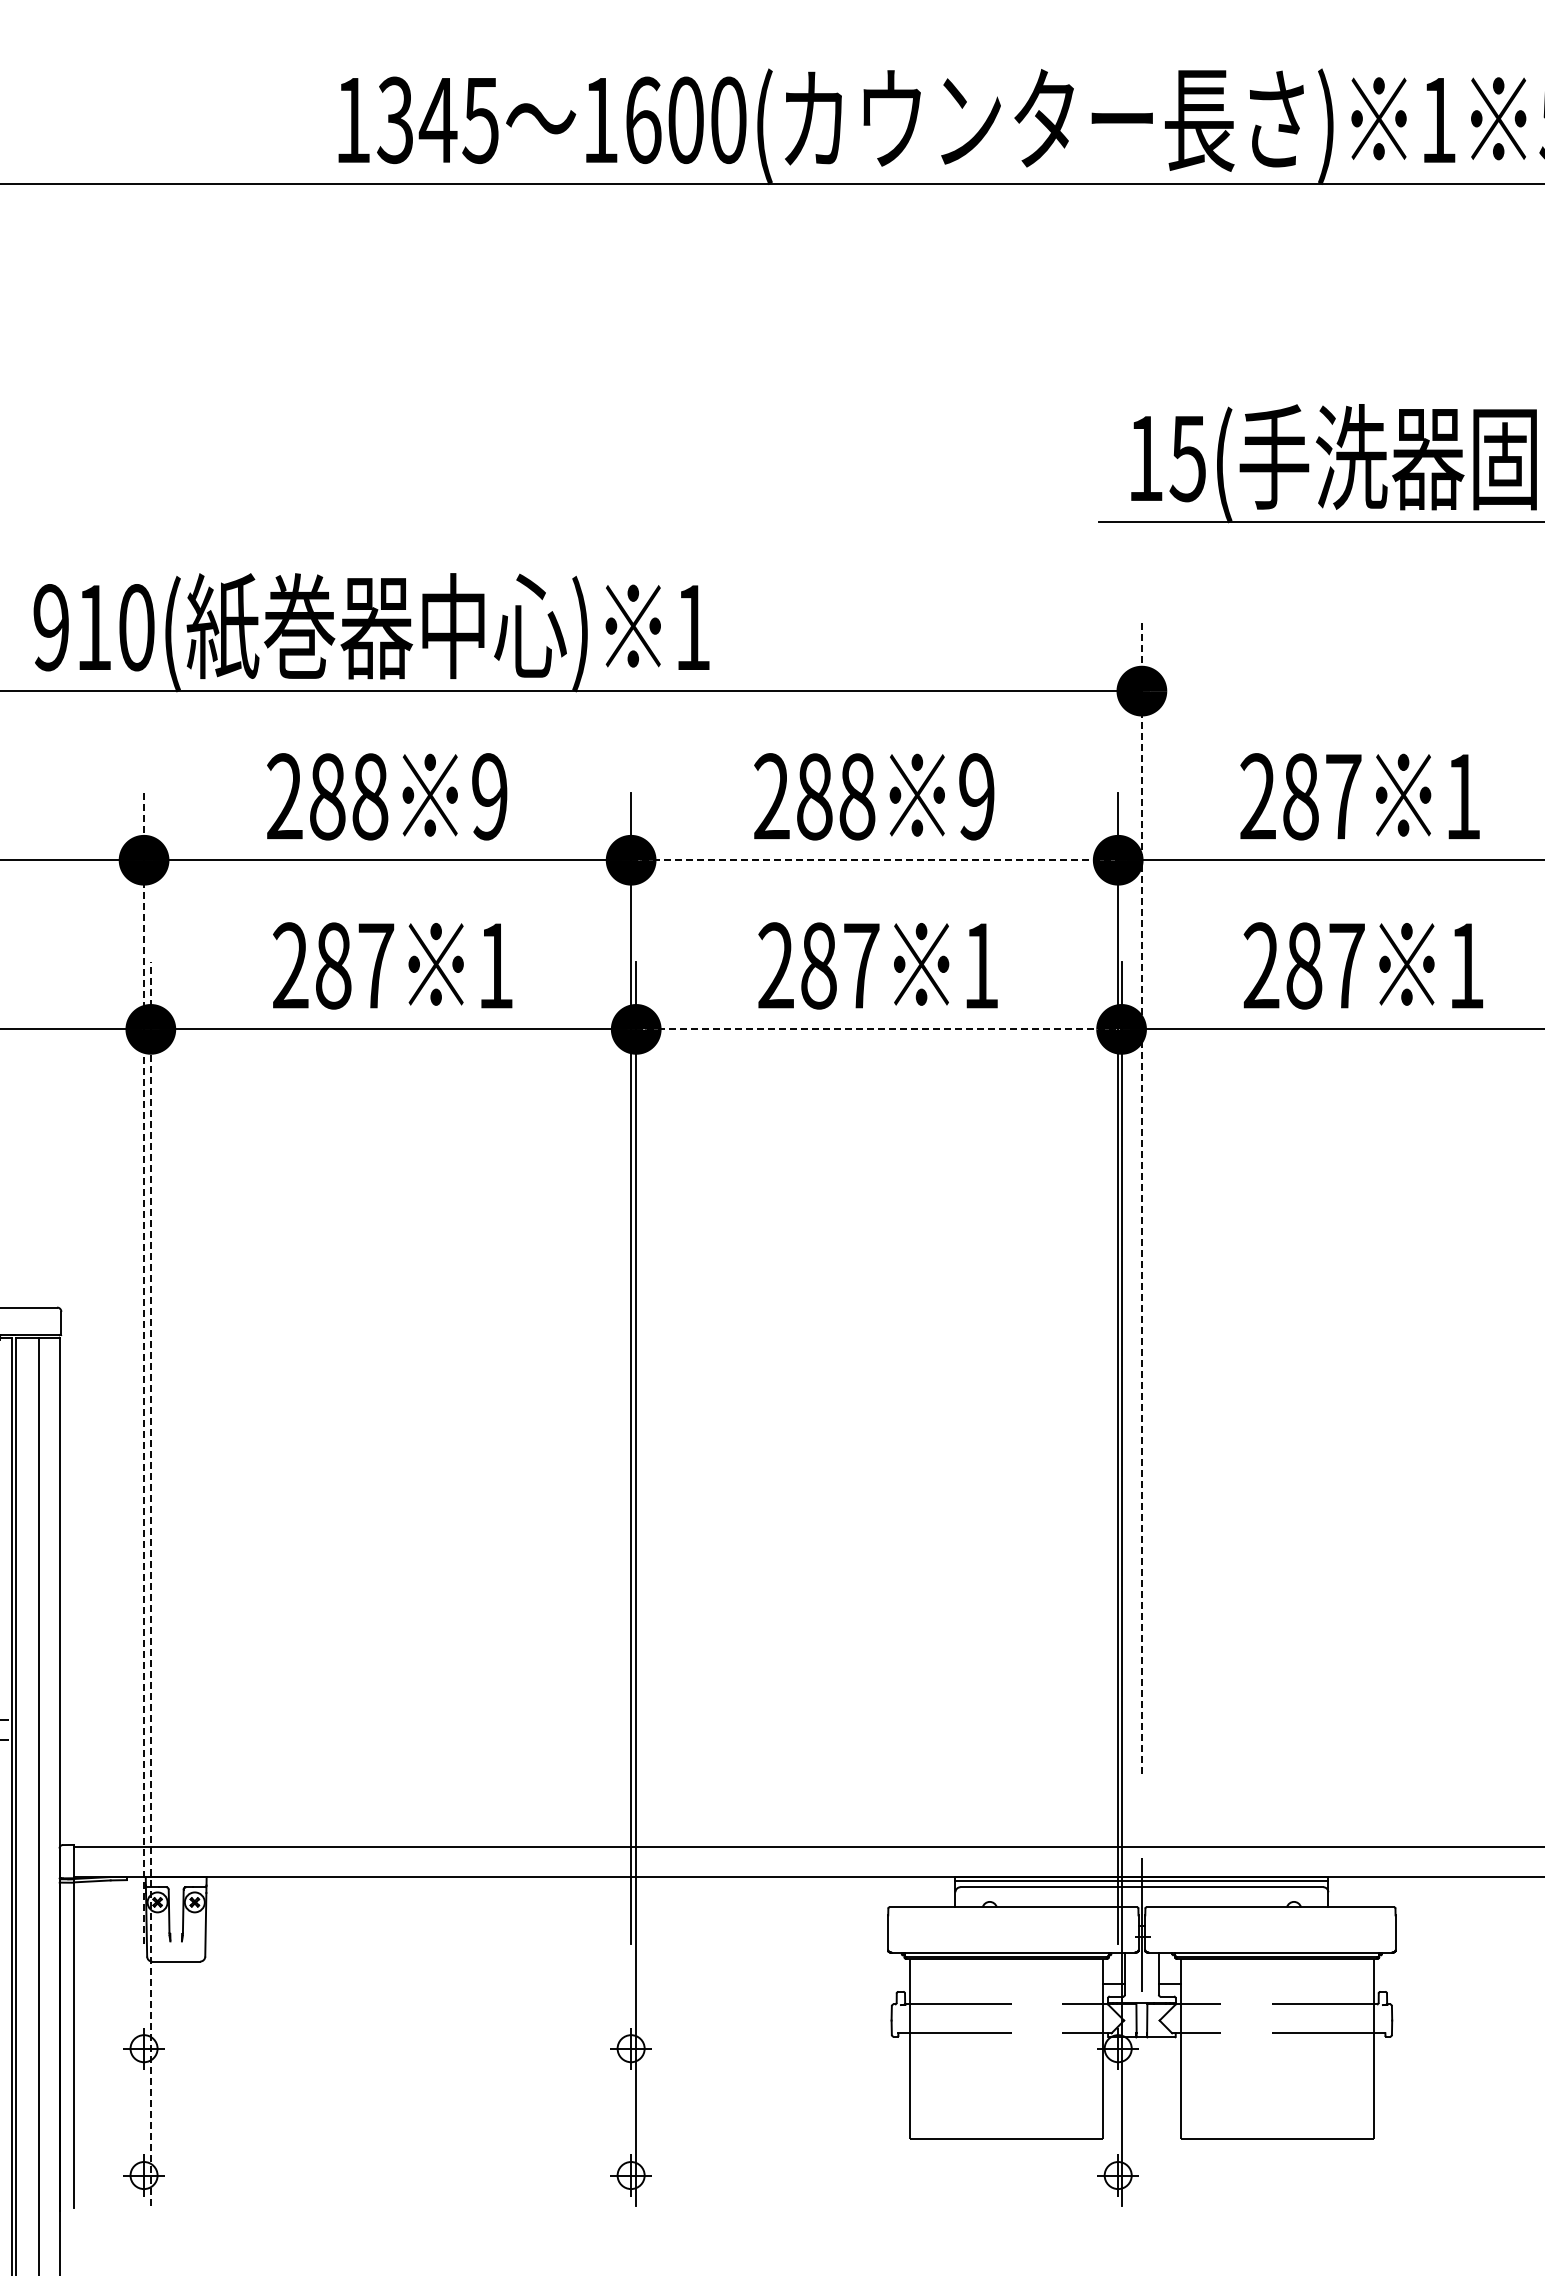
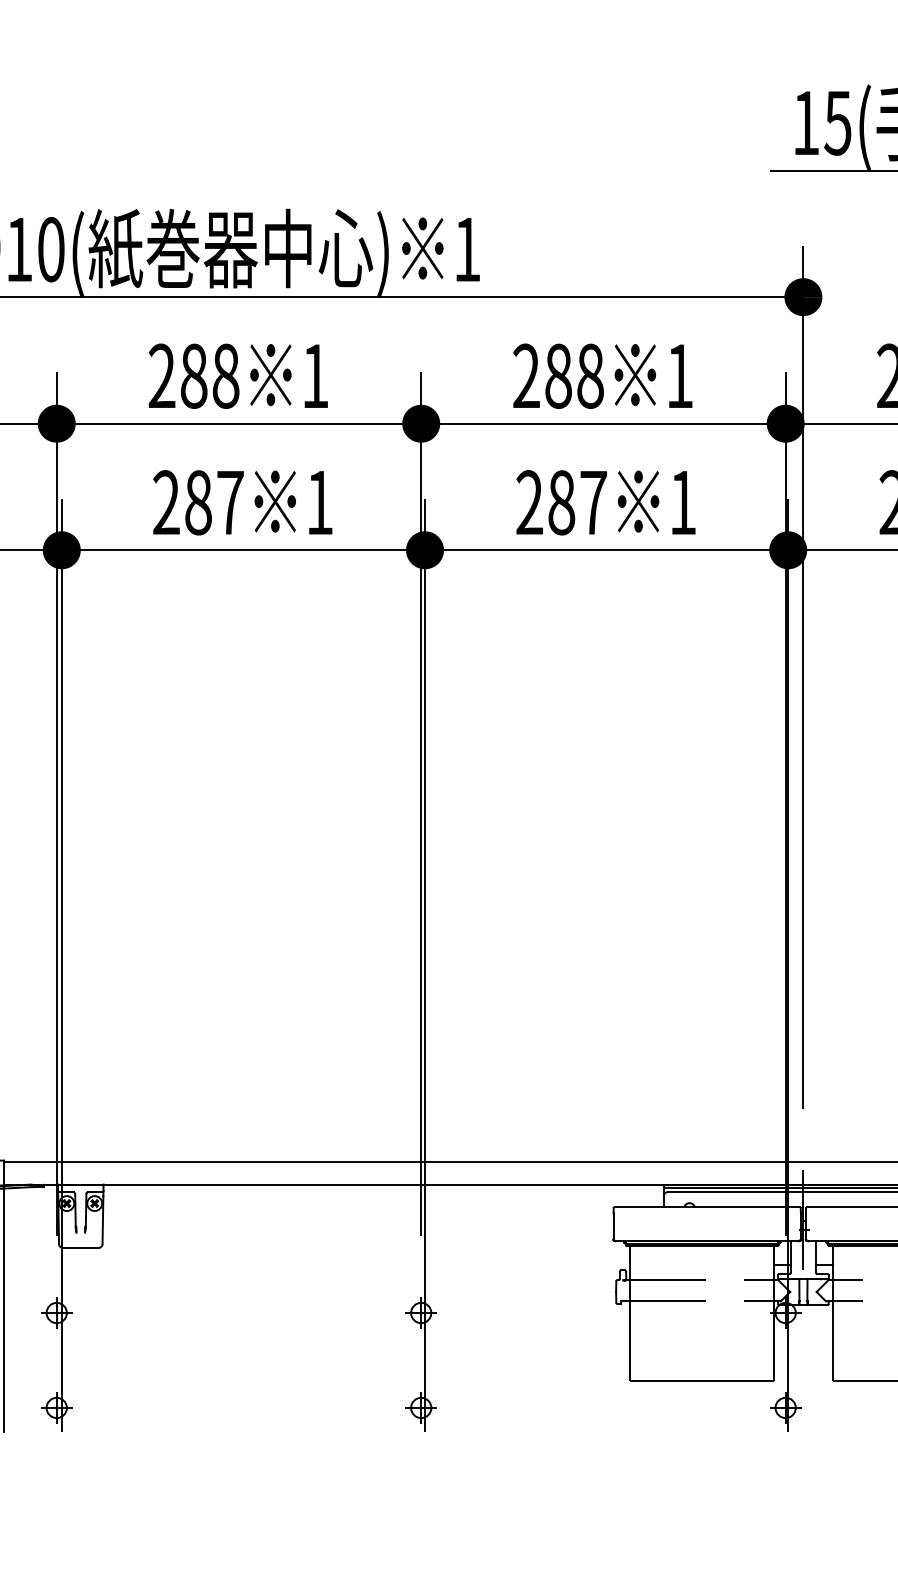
text: (489, 796) -> (315, 376), 9 -> 1
text: (976, 796) -> (679, 376), 9 -> 1
line: (874, 860) -> (603, 423), dashed -> solid
line: (878, 1029) -> (606, 550), dashed -> solid
line: (1141, 1198) -> (803, 676), dashed -> solid
line: (144, 1368) -> (57, 804), dashed -> solid
line: (150, 1583) -> (61, 964), dashed -> solid

